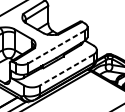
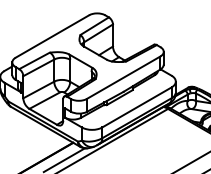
line: (56, 46) -> (123, 77), dashed -> solid
line: (66, 70) -> (136, 107), dashed -> solid

